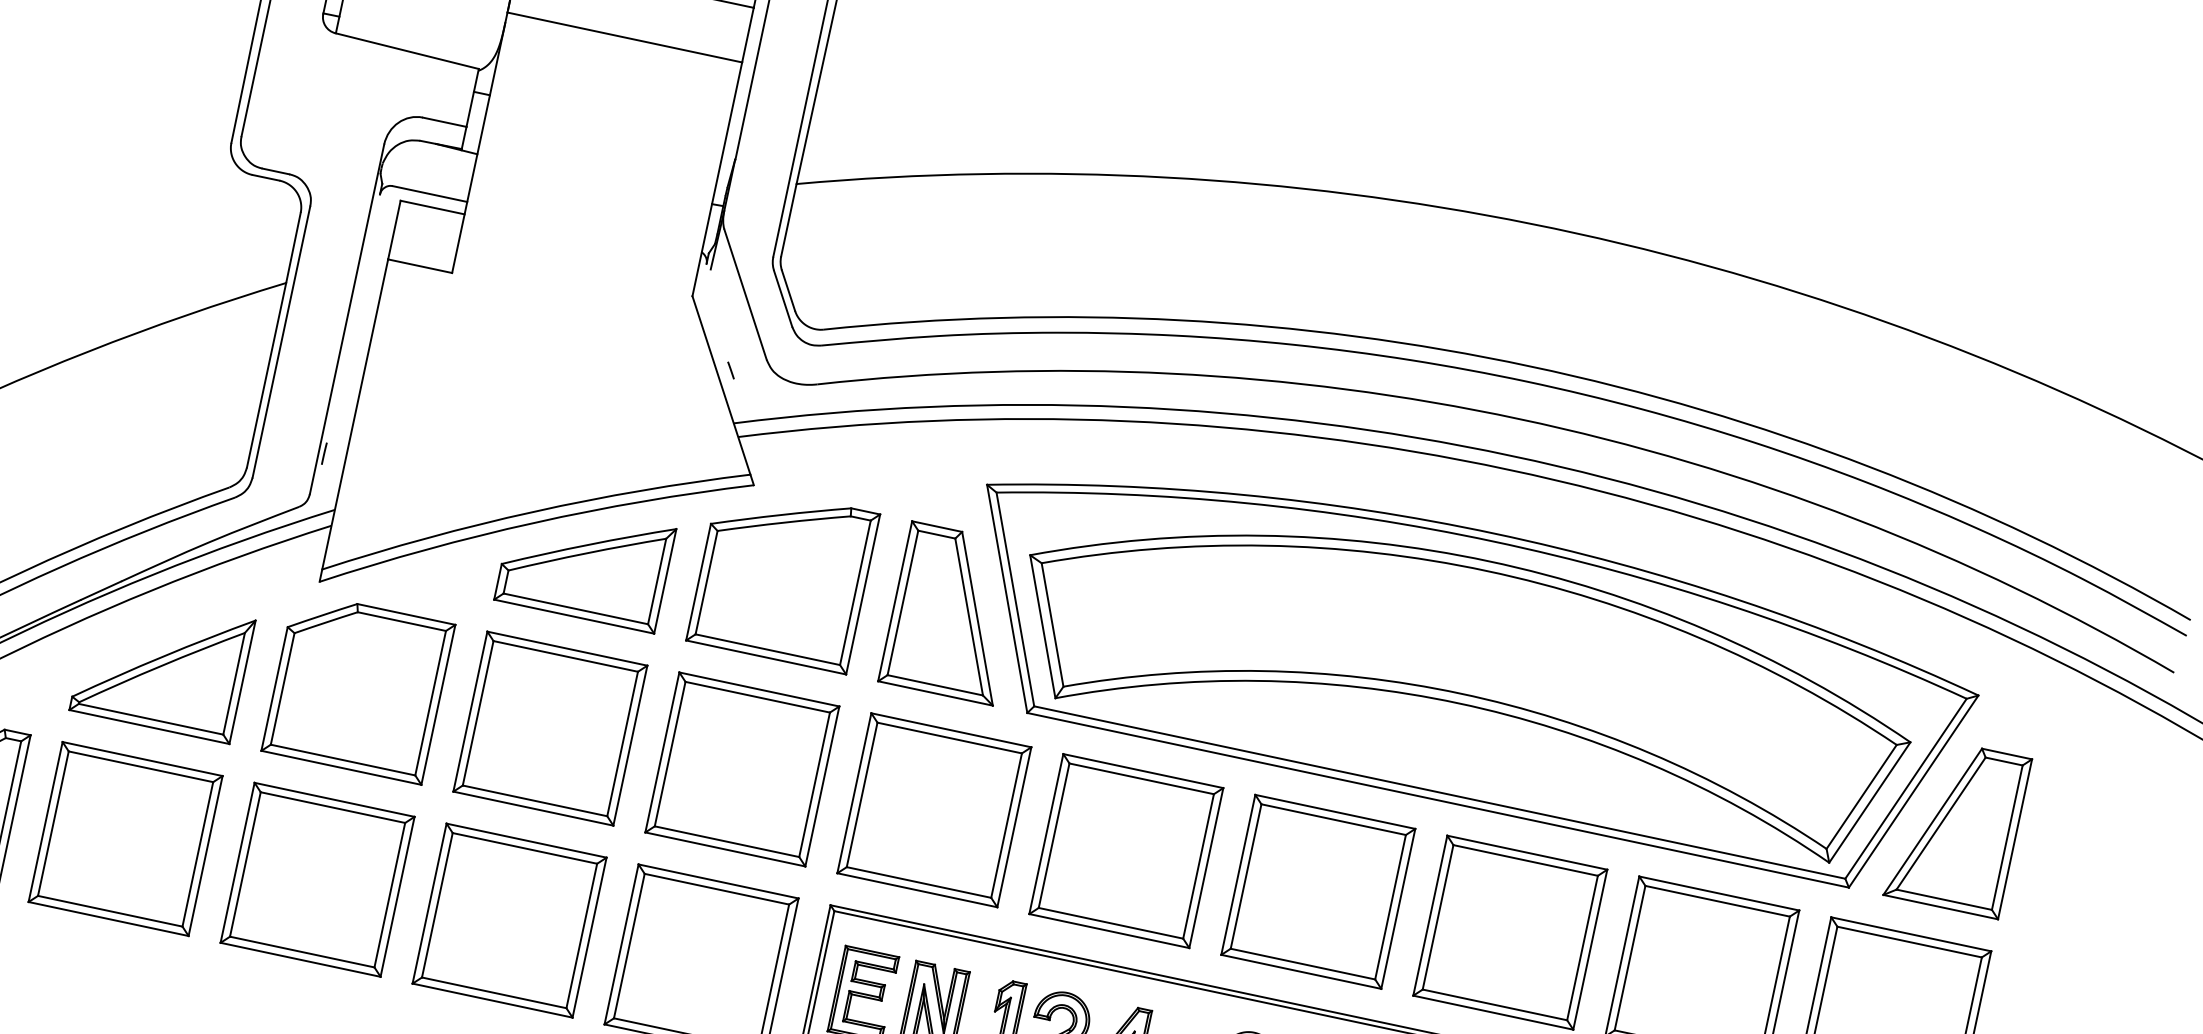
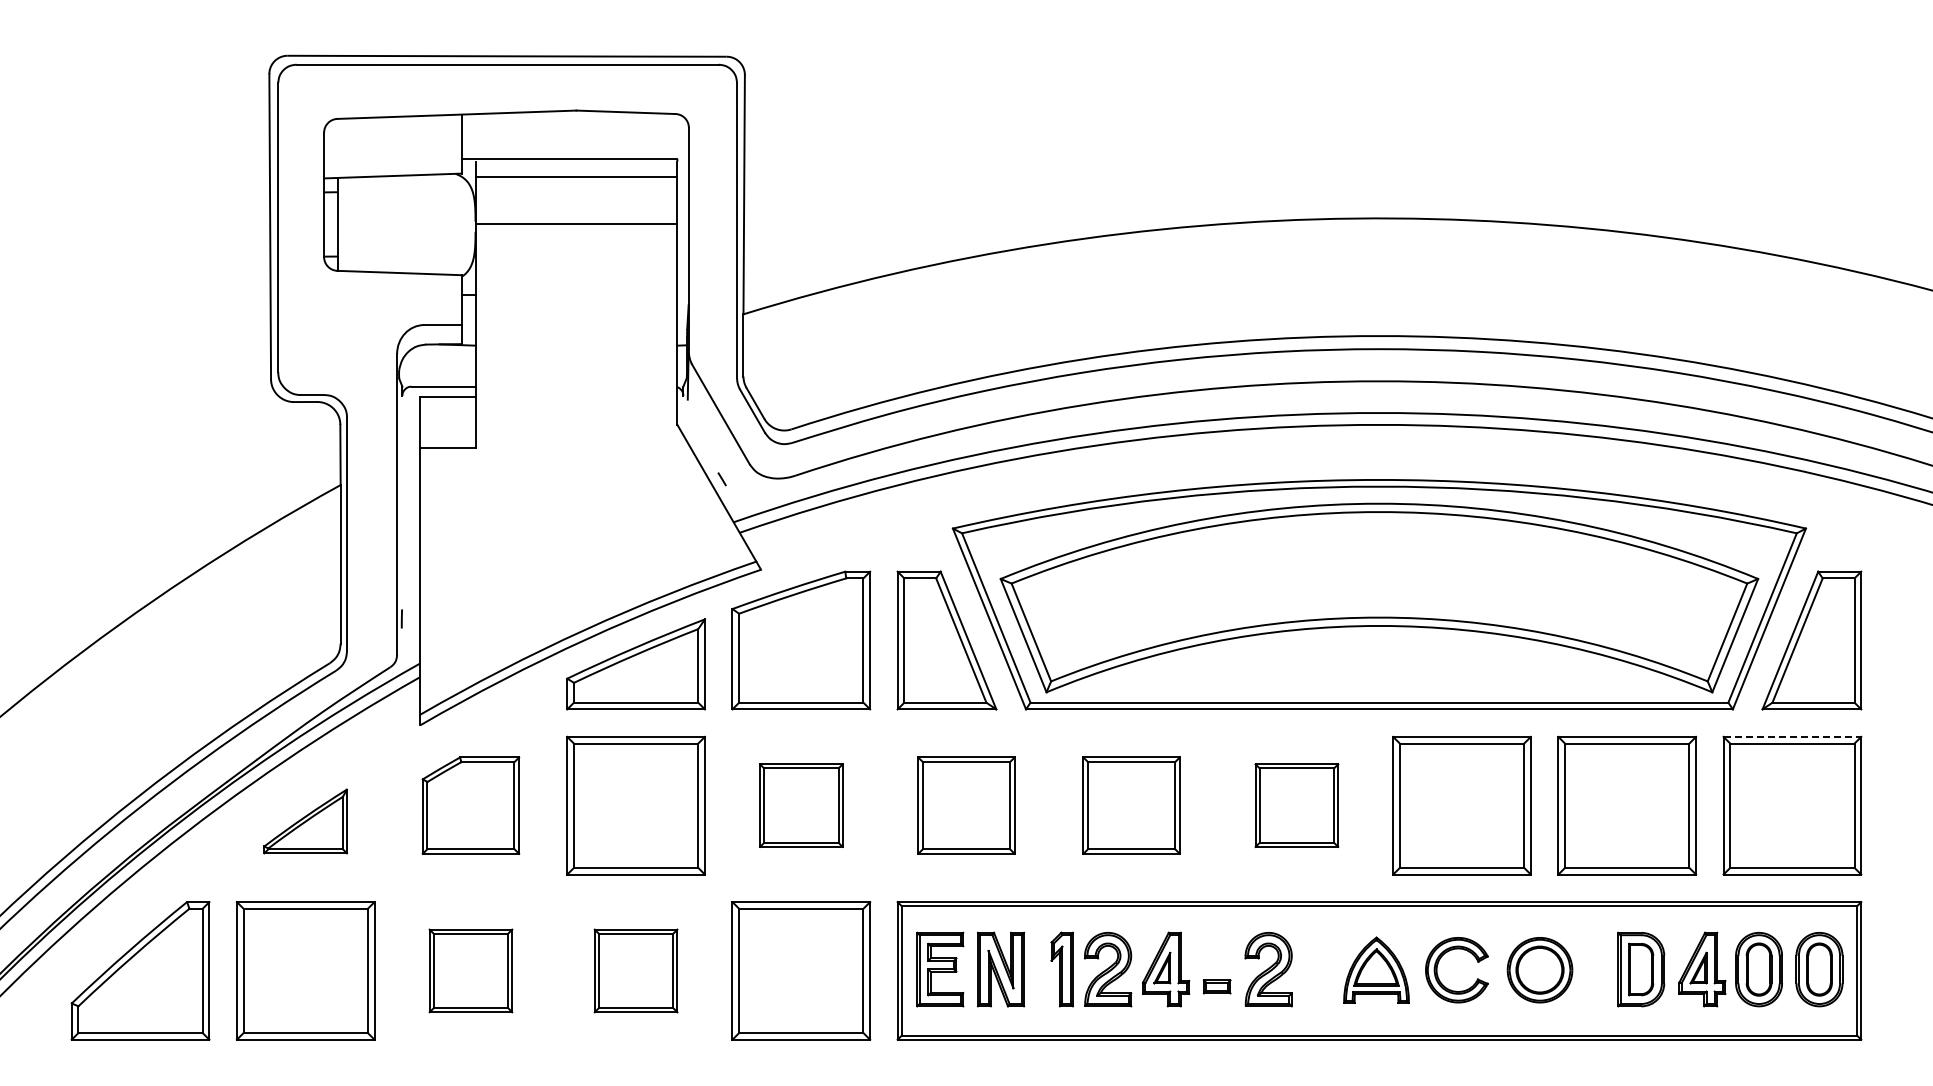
part: (162, 665) -> (305, 821), size x0.6
part: (357, 687) -> (470, 805), size x0.7
part: (742, 769) -> (801, 805), size x0.6
part: (934, 810) -> (966, 805), size x0.7
part: (1126, 850) -> (1131, 805), size x0.7
part: (317, 879) -> (470, 970), size x0.6
part: (1317, 891) -> (1296, 805), size x0.6
part: (508, 920) -> (635, 970), size x0.6
line: (1911, 933) -> (1792, 736), solid -> dashed

